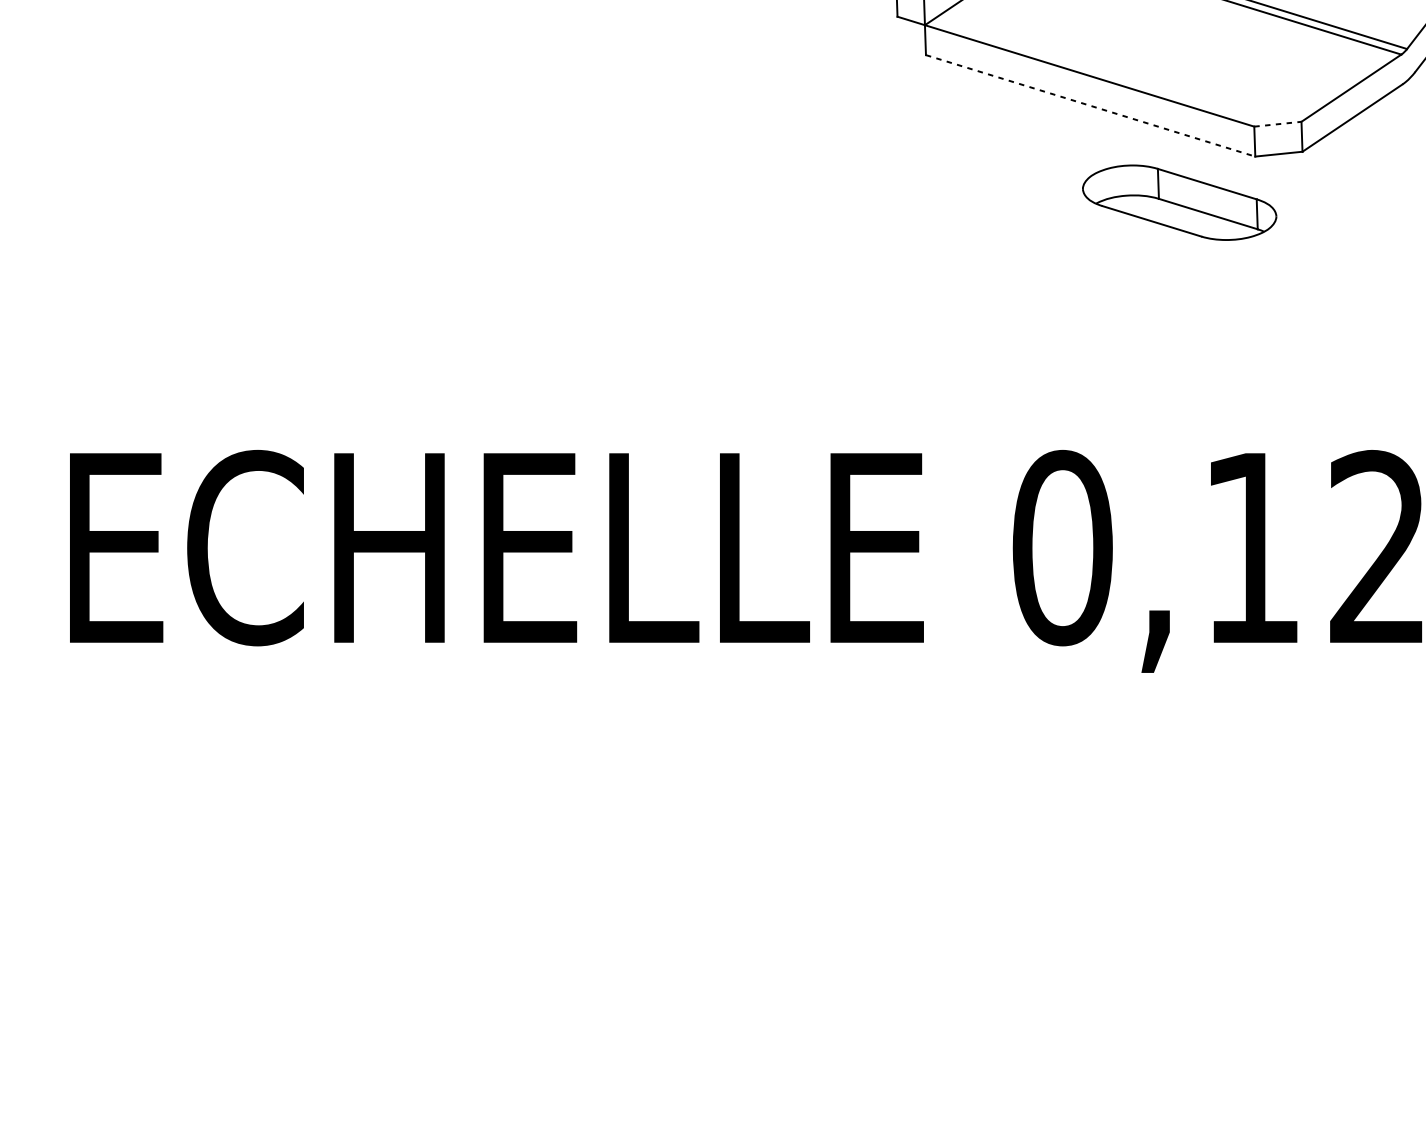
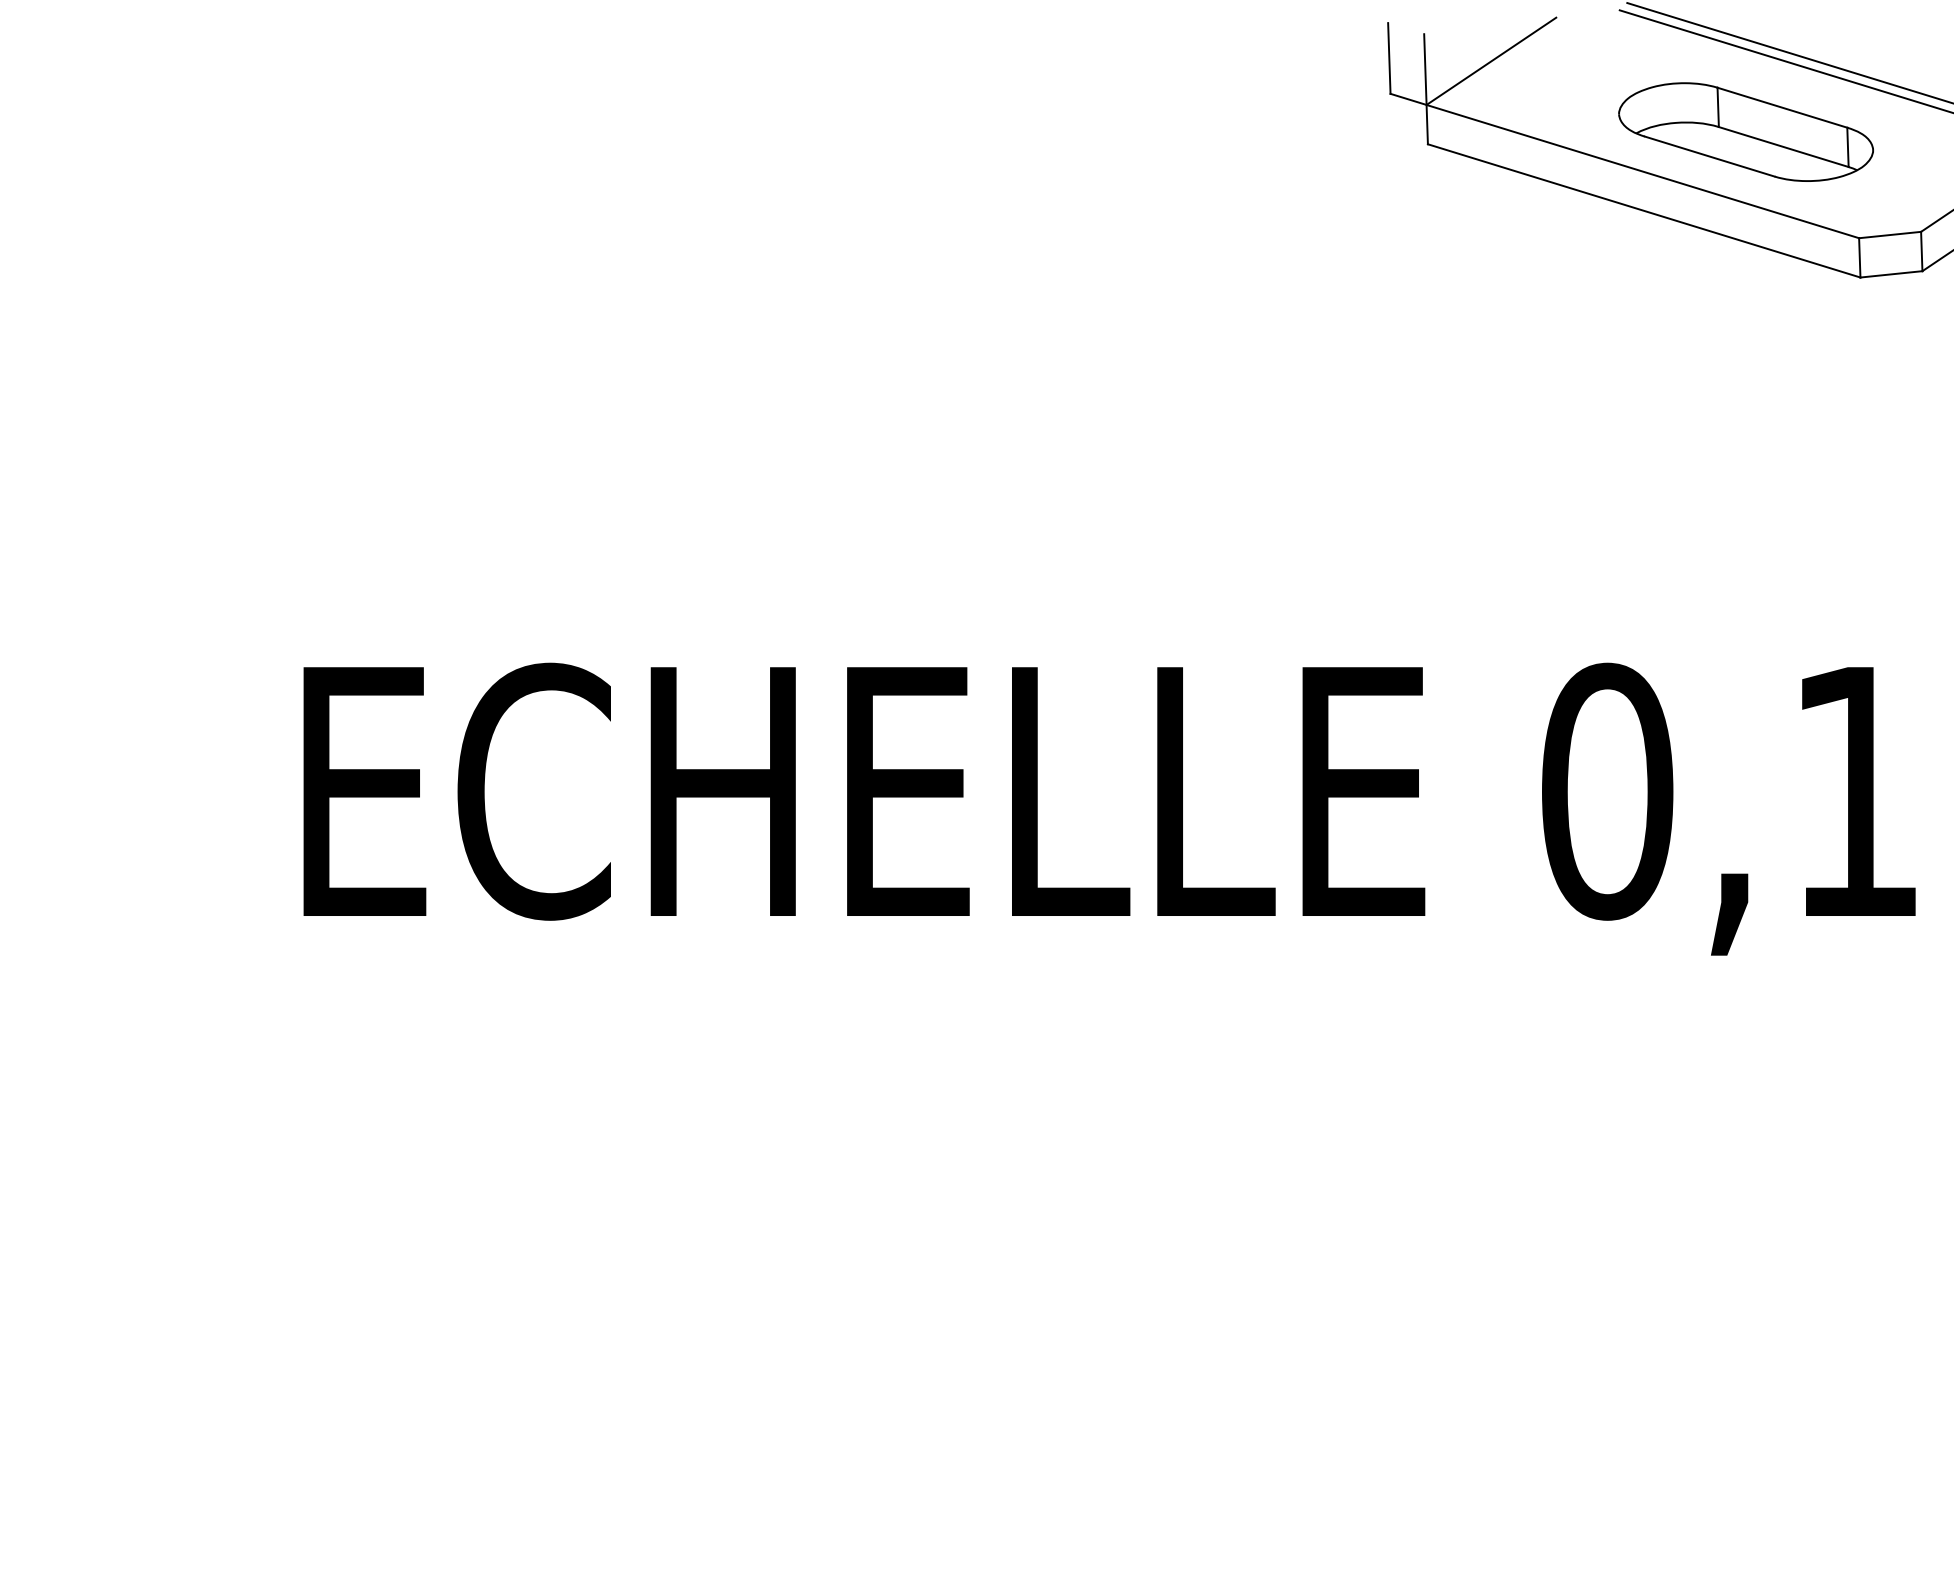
line: (1090, 106) -> (1644, 211), dashed -> solid
line: (1278, 123) -> (1890, 234), dashed -> solid
part: (1179, 202) -> (1745, 131), moved

